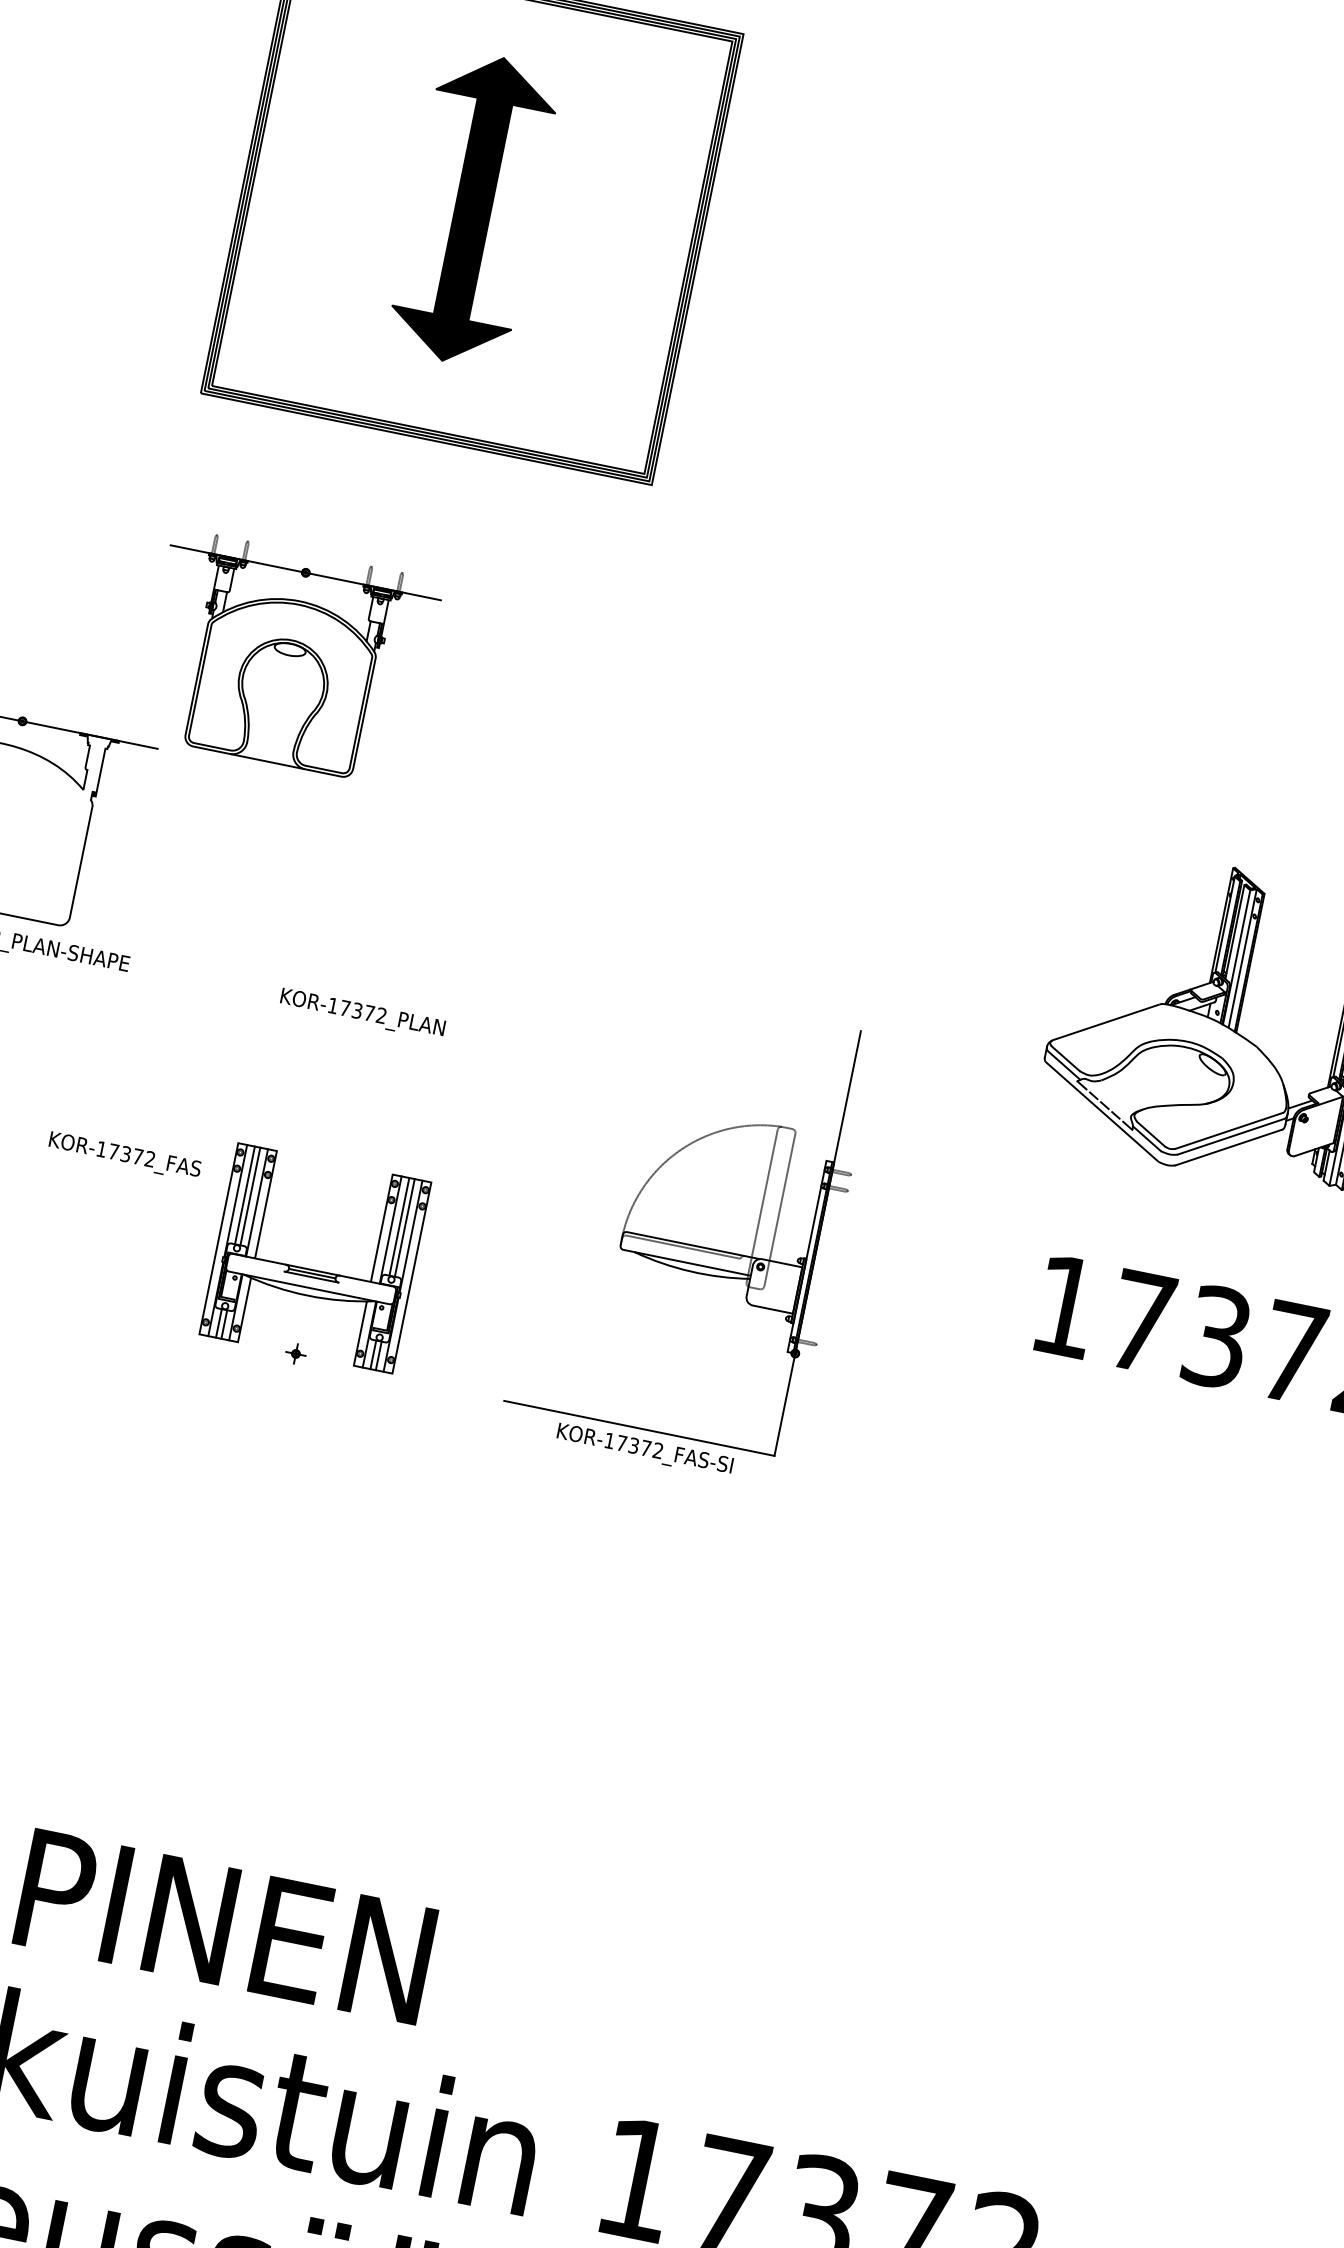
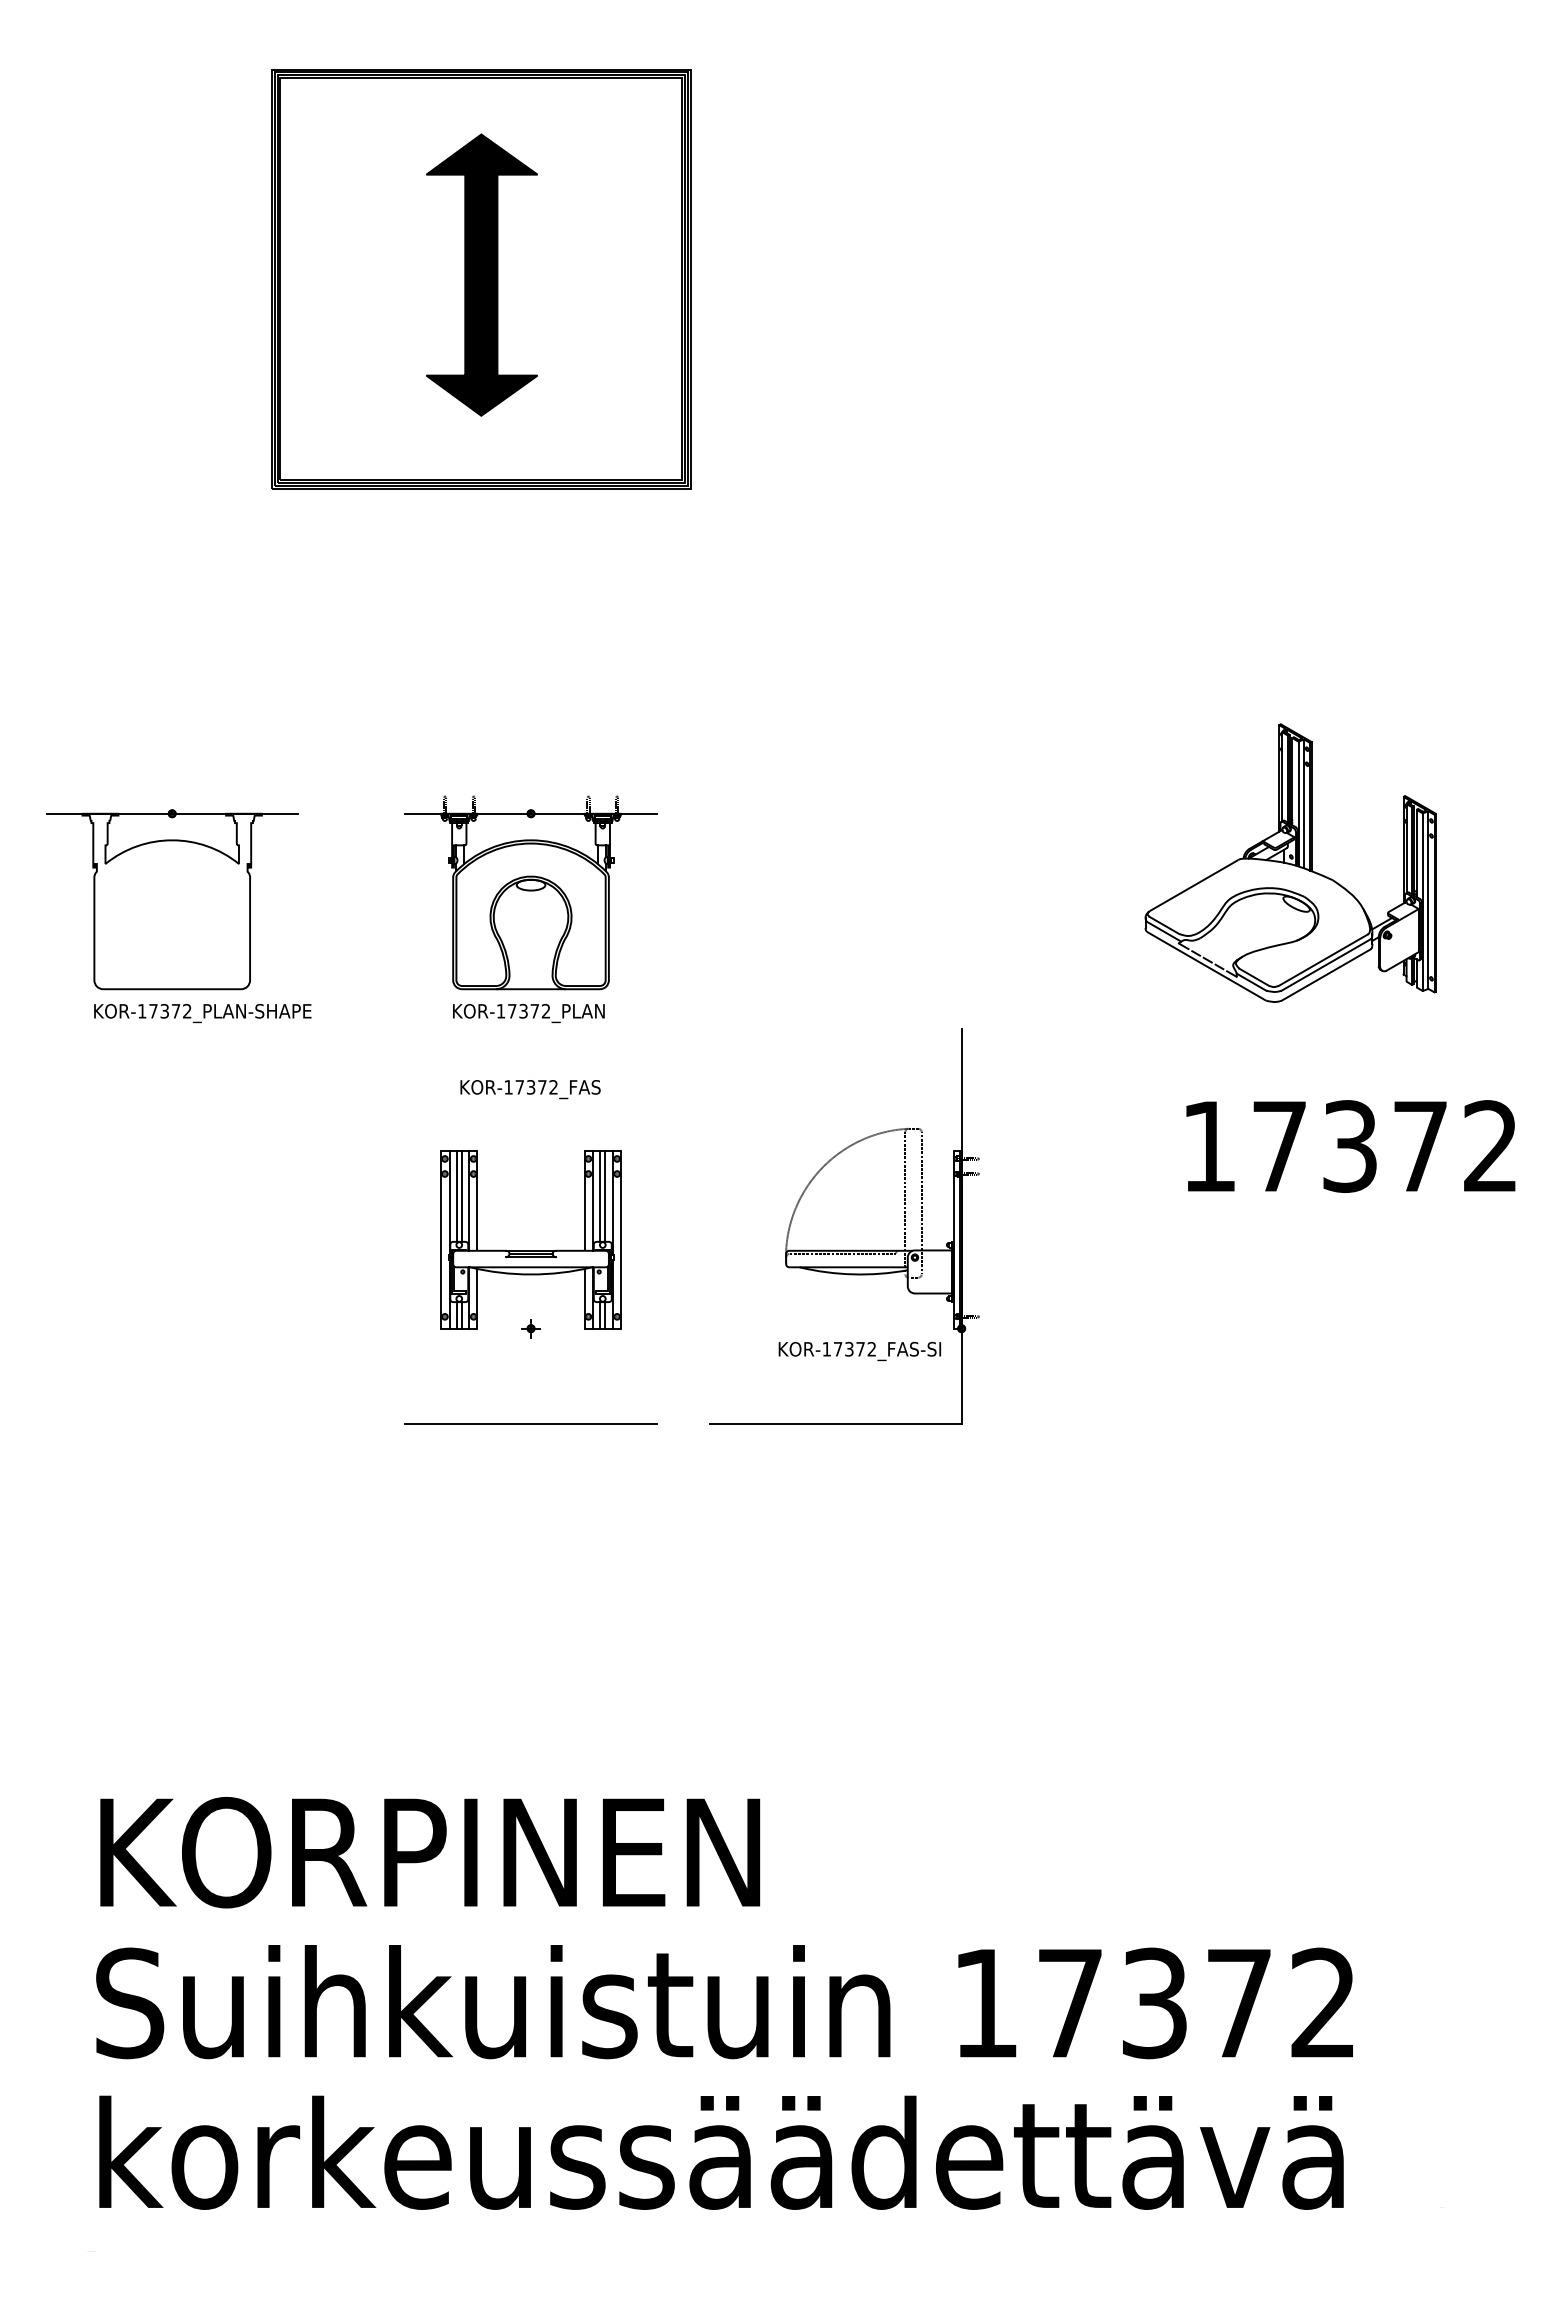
part: (288, 657) -> (530, 892), moved
text: (124, 1156) -> (530, 1089), moved
part: (686, 1242) -> (844, 1249), moved
line: (274, 1455) -> (530, 1423), added

